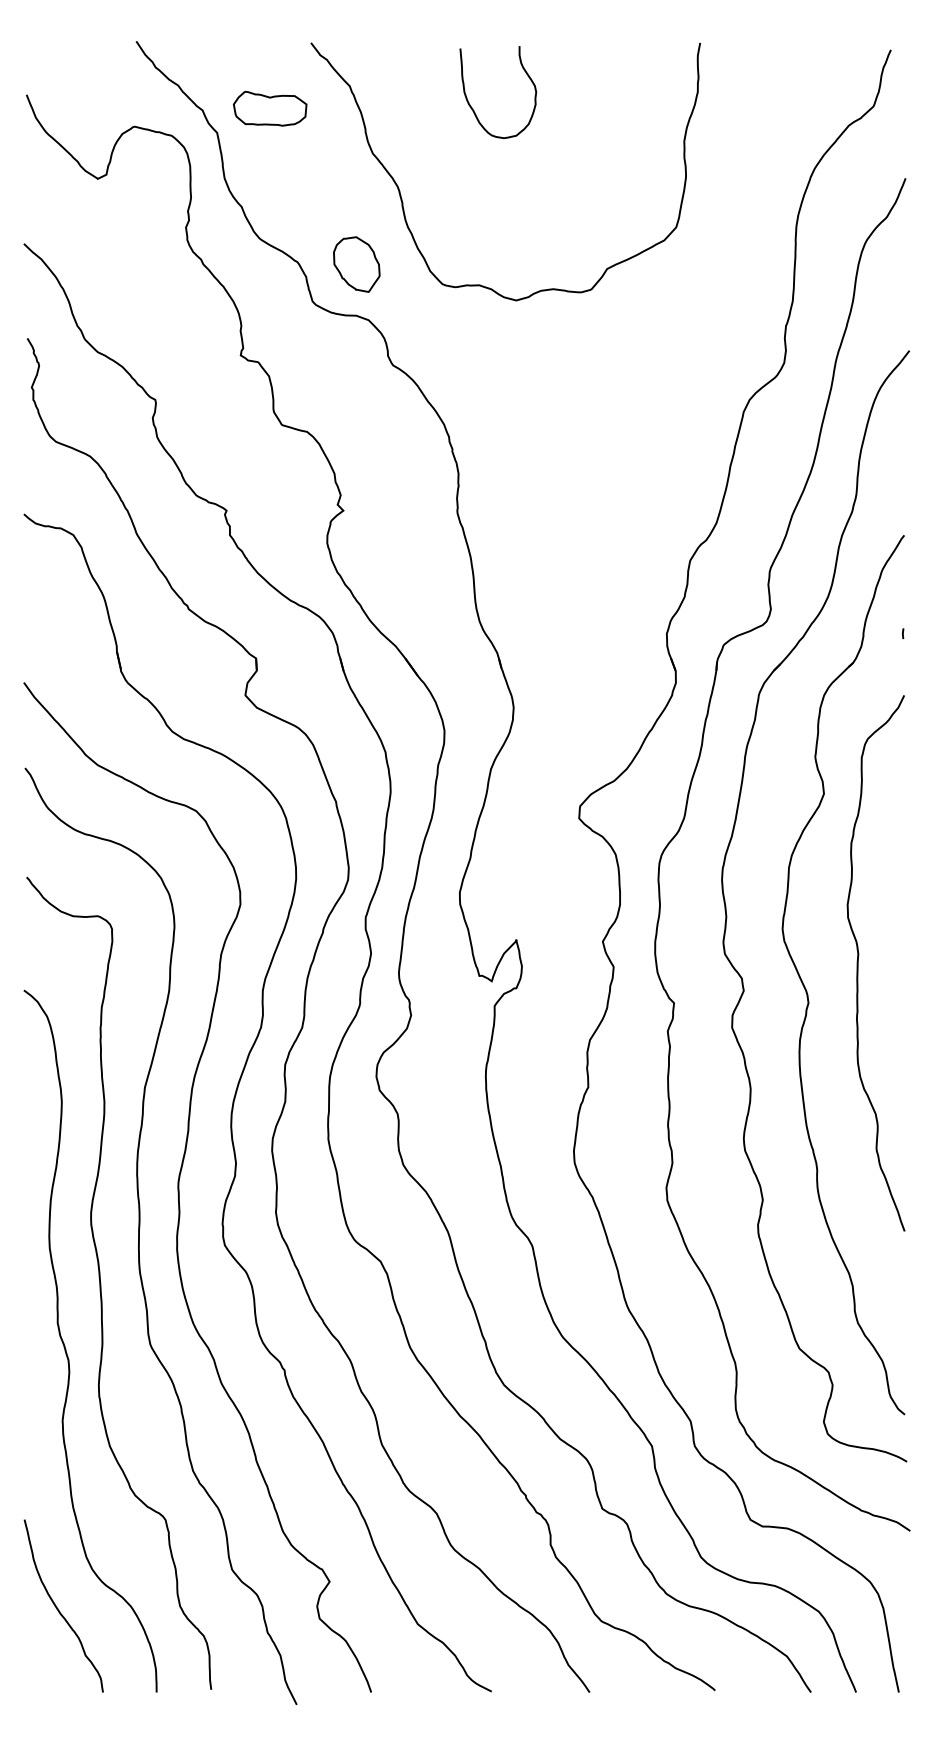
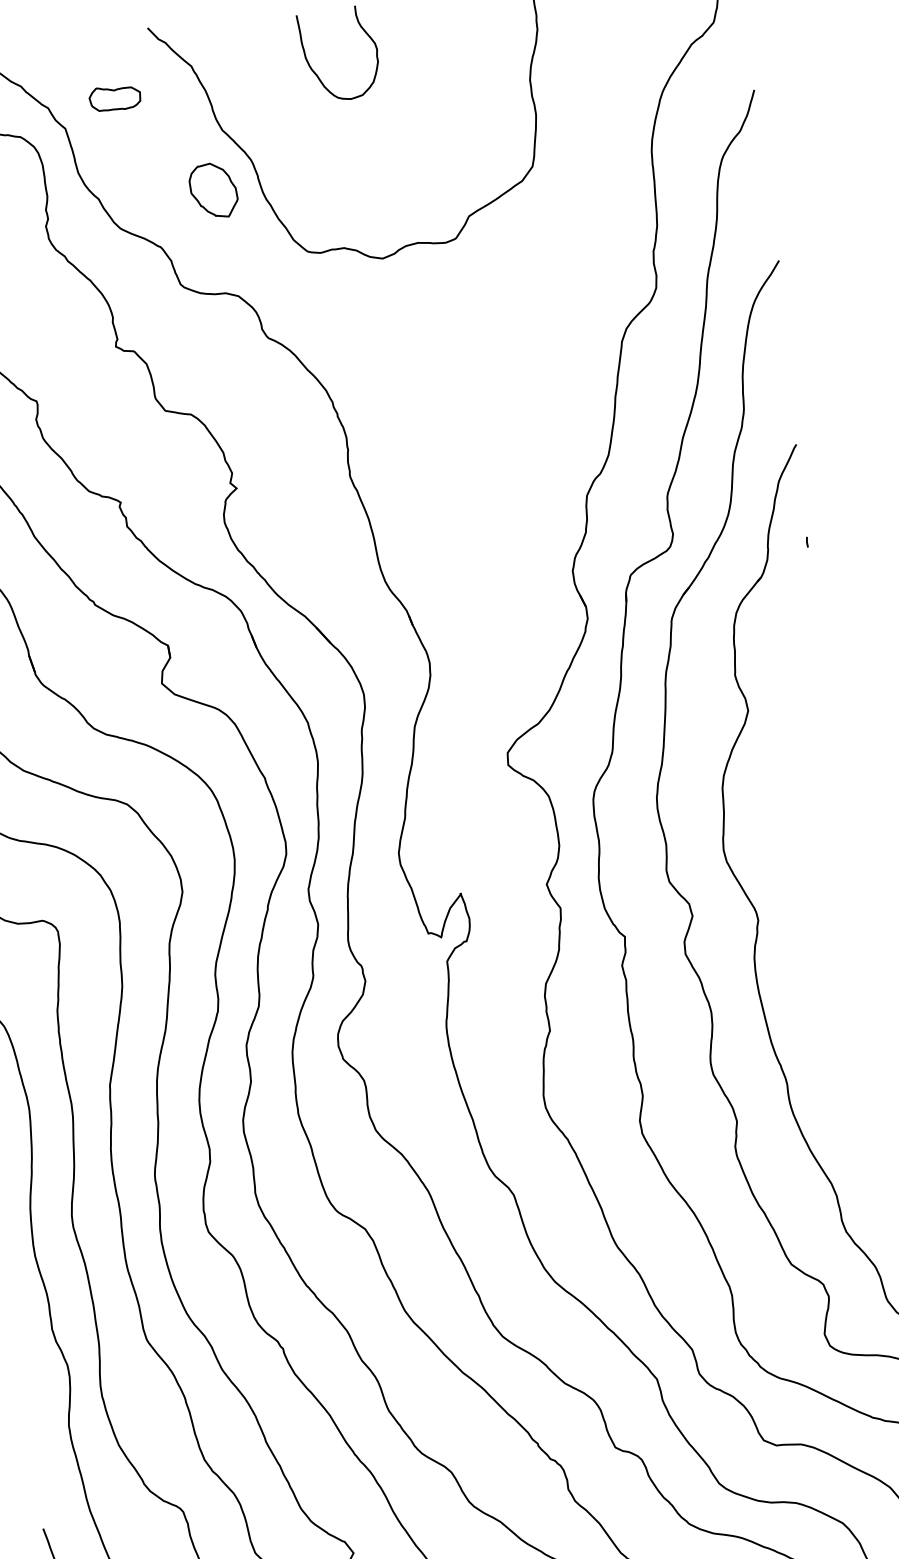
part: (270, 108) -> (115, 98), size x0.7
part: (356, 264) -> (213, 190), moved
curve: (858, 963) -> (803, 875), removed

